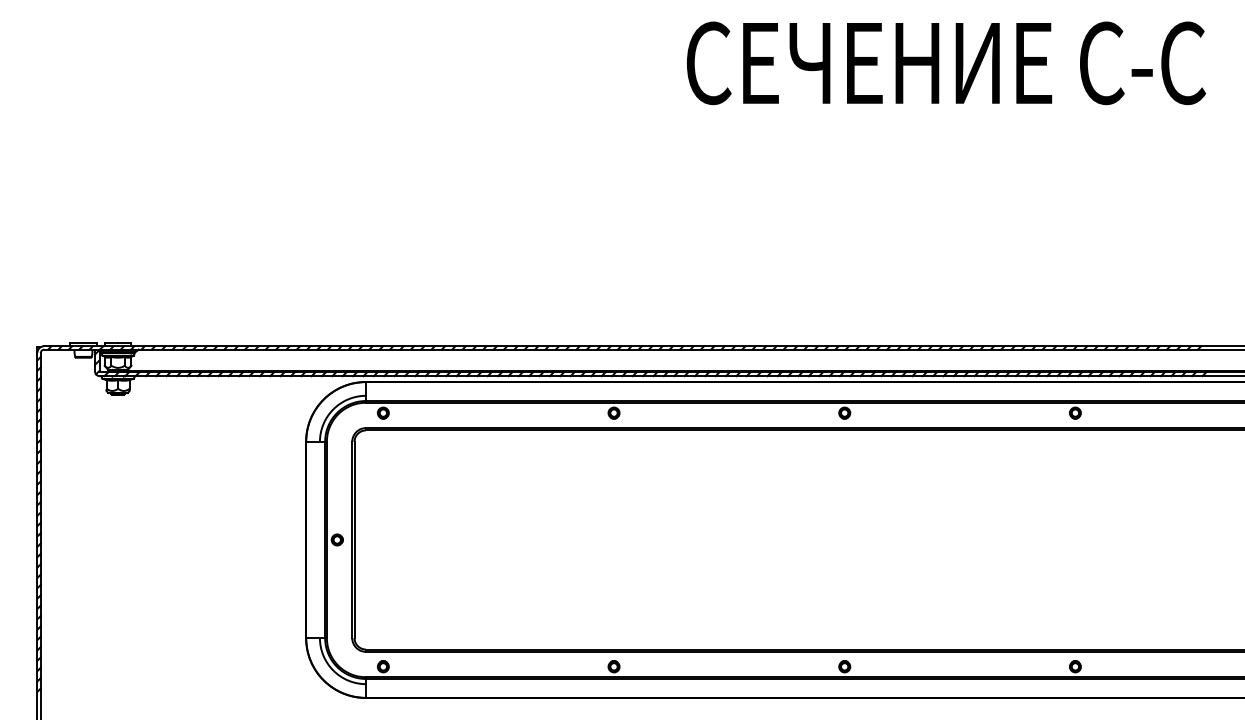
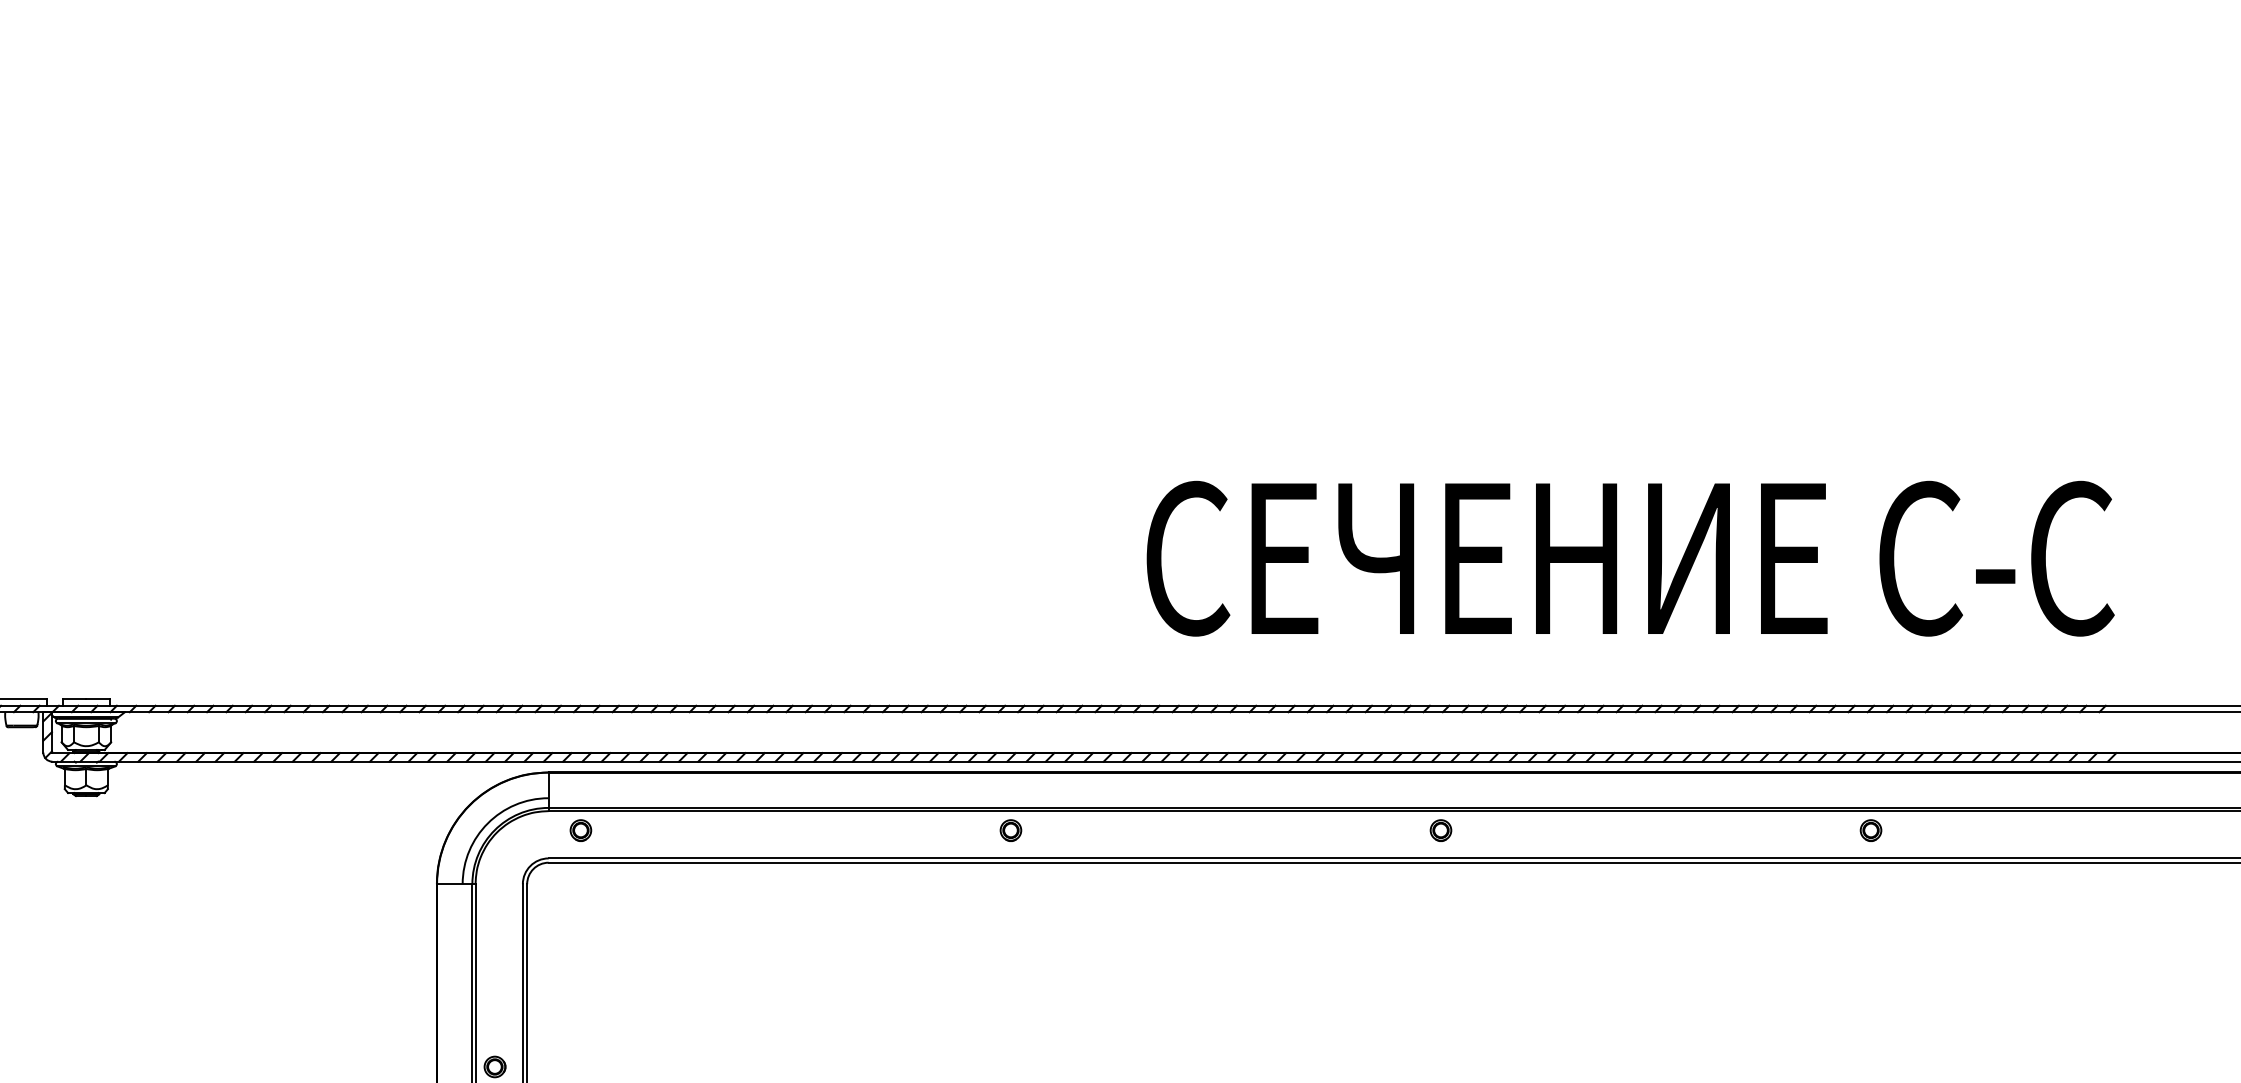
text: (946, 63) -> (1630, 559), moved

